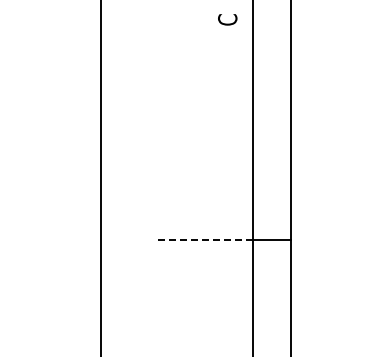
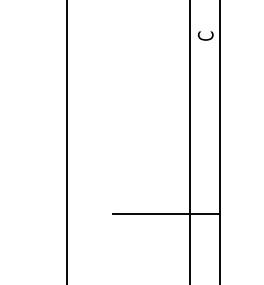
text: (227, 19) -> (205, 35), moved
line: (204, 240) -> (150, 214), dashed -> solid

